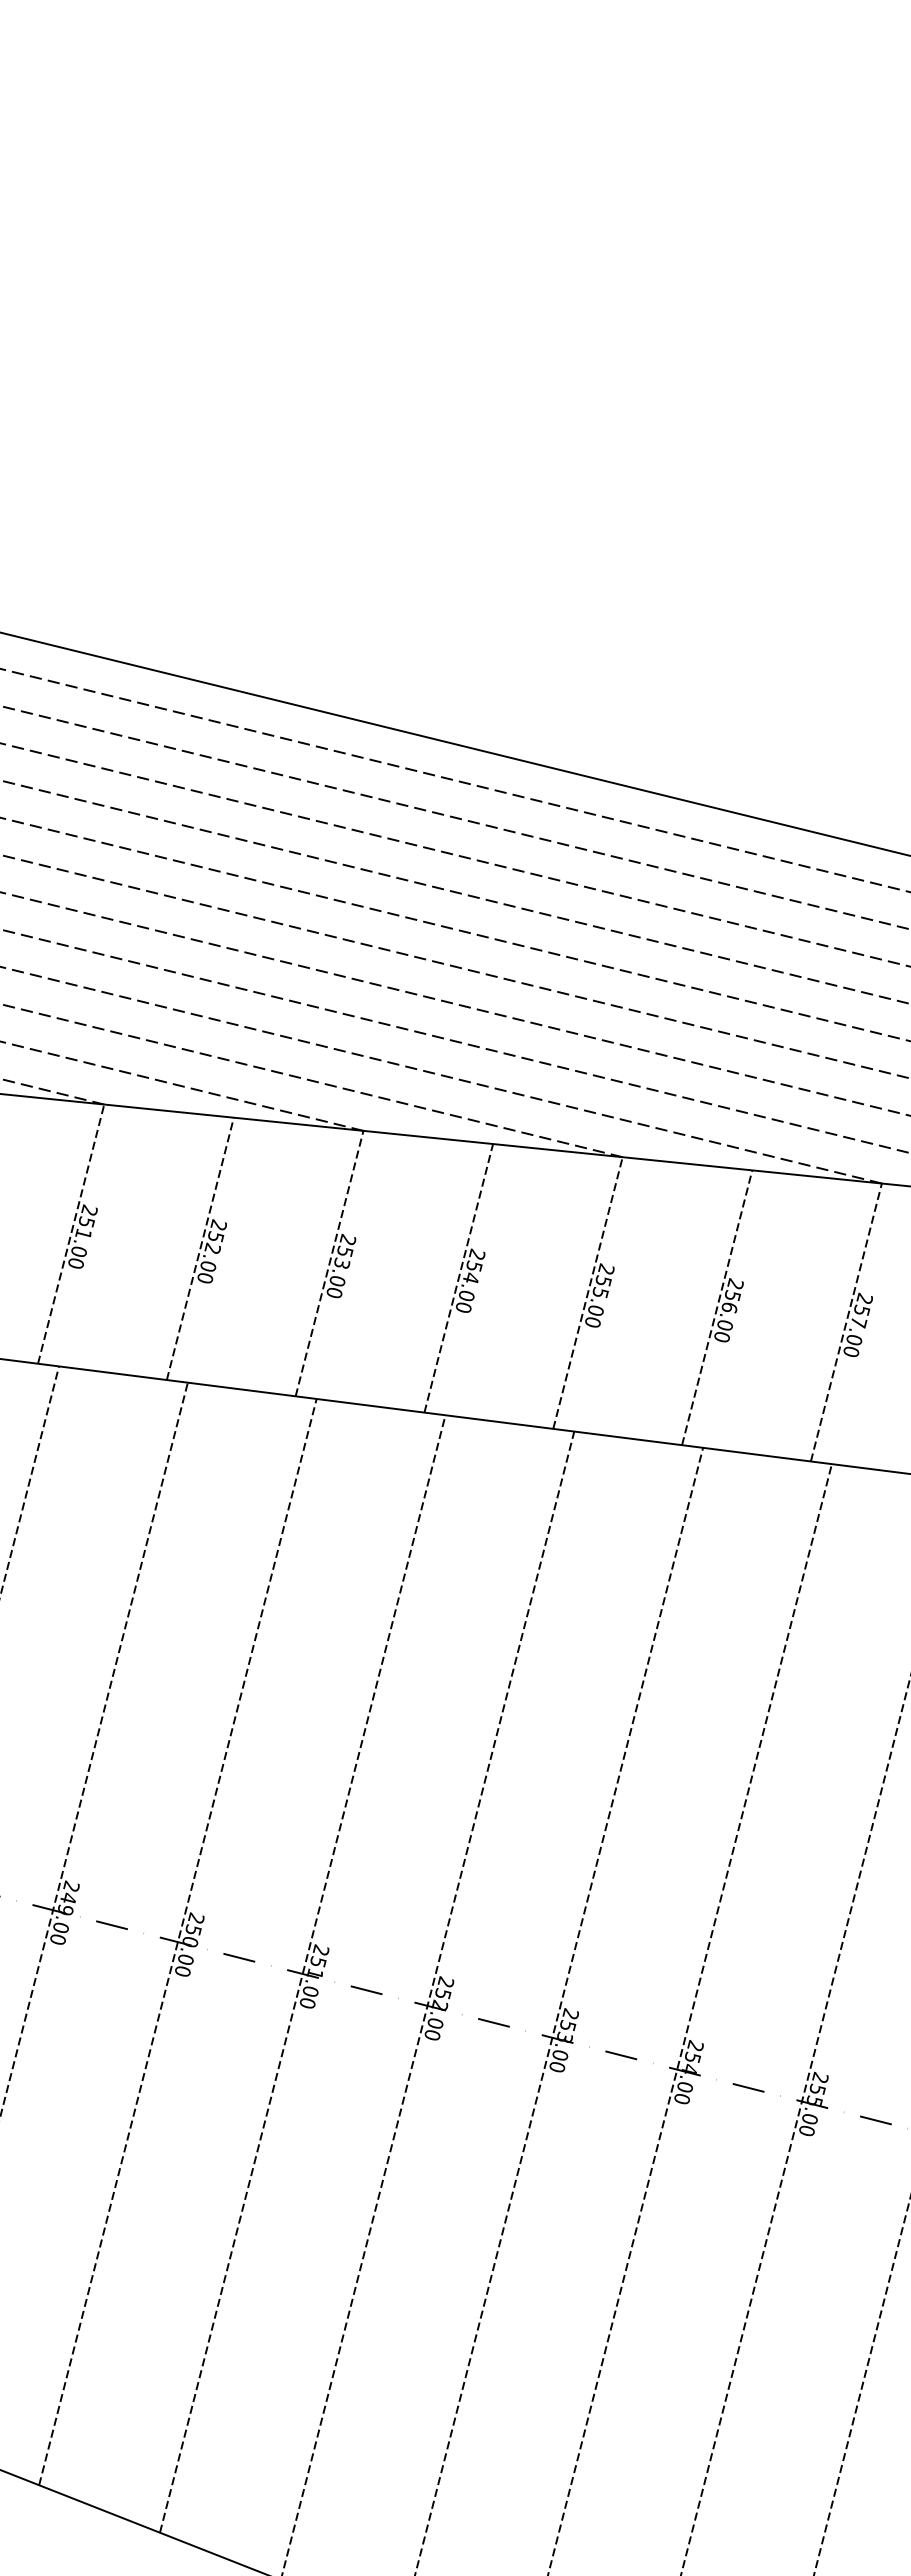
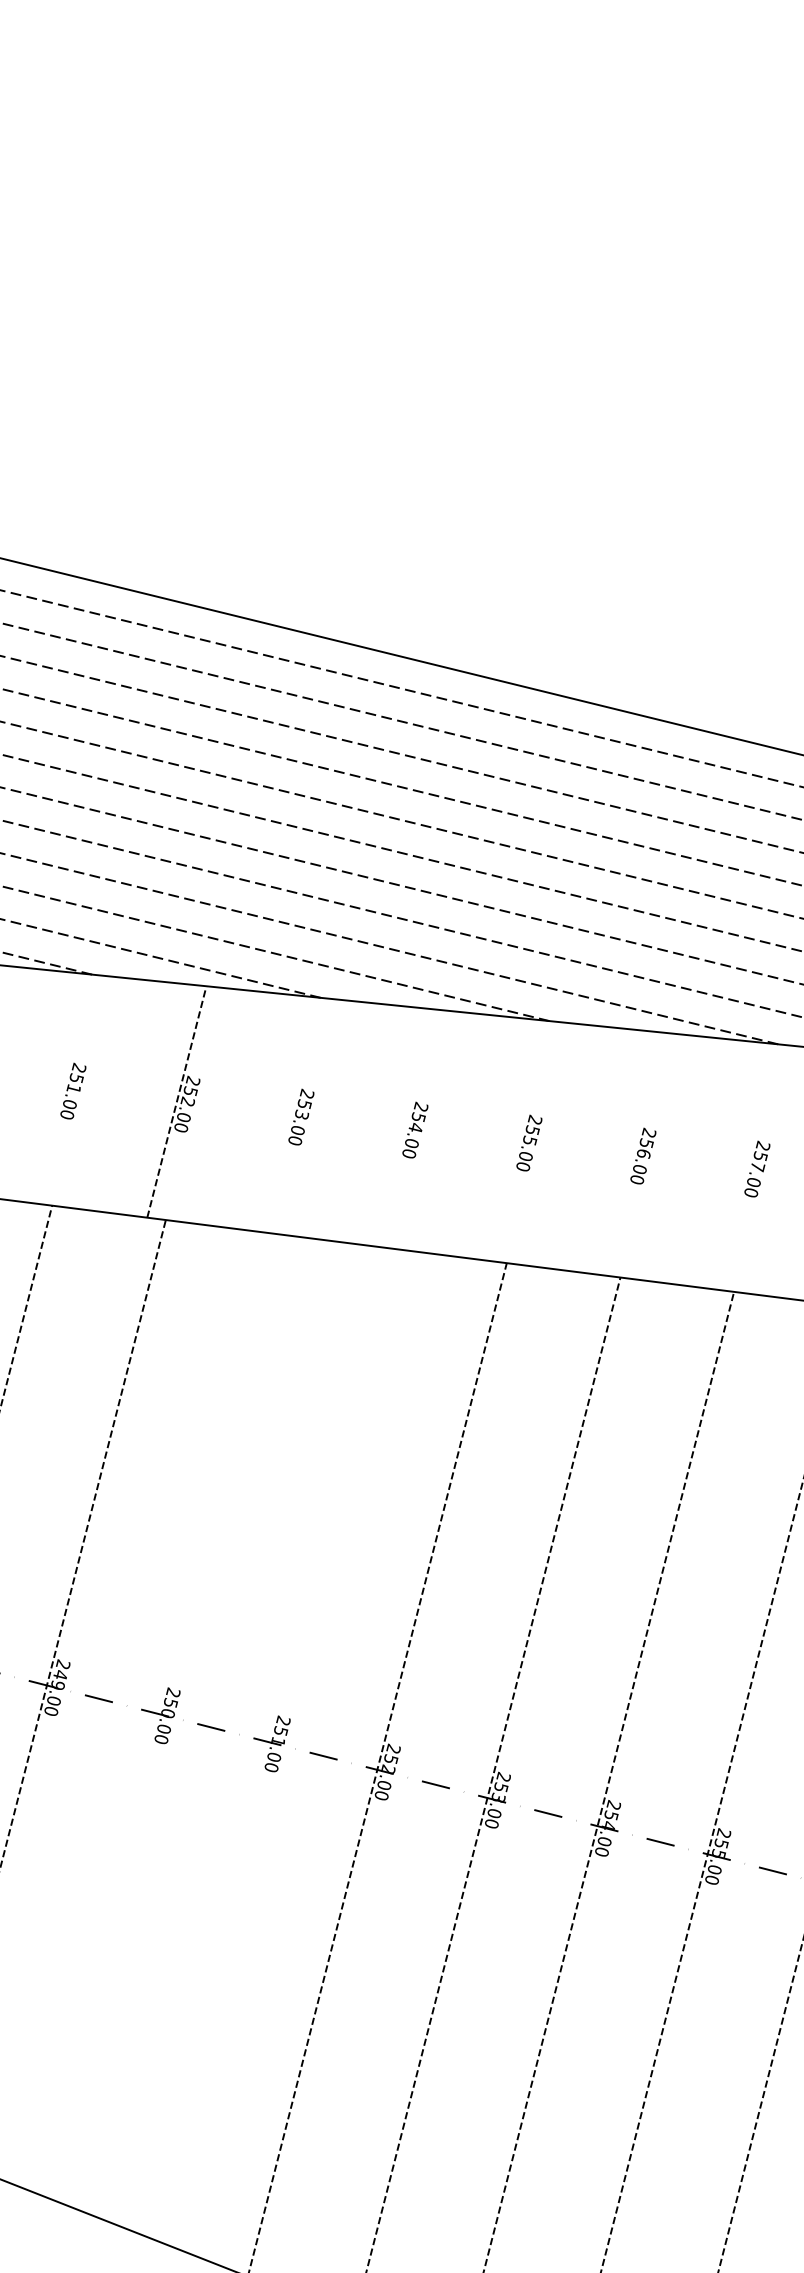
line: (71, 1233) -> (63, 1088), removed
line: (329, 1263) -> (290, 1114), removed
line: (458, 1278) -> (404, 1128), removed
line: (587, 1292) -> (518, 1140), removed
line: (717, 1307) -> (633, 1153), removed
line: (845, 1322) -> (746, 1166), removed
line: (177, 1941) -> (156, 1713), removed
line: (302, 1973) -> (267, 1741), removed

